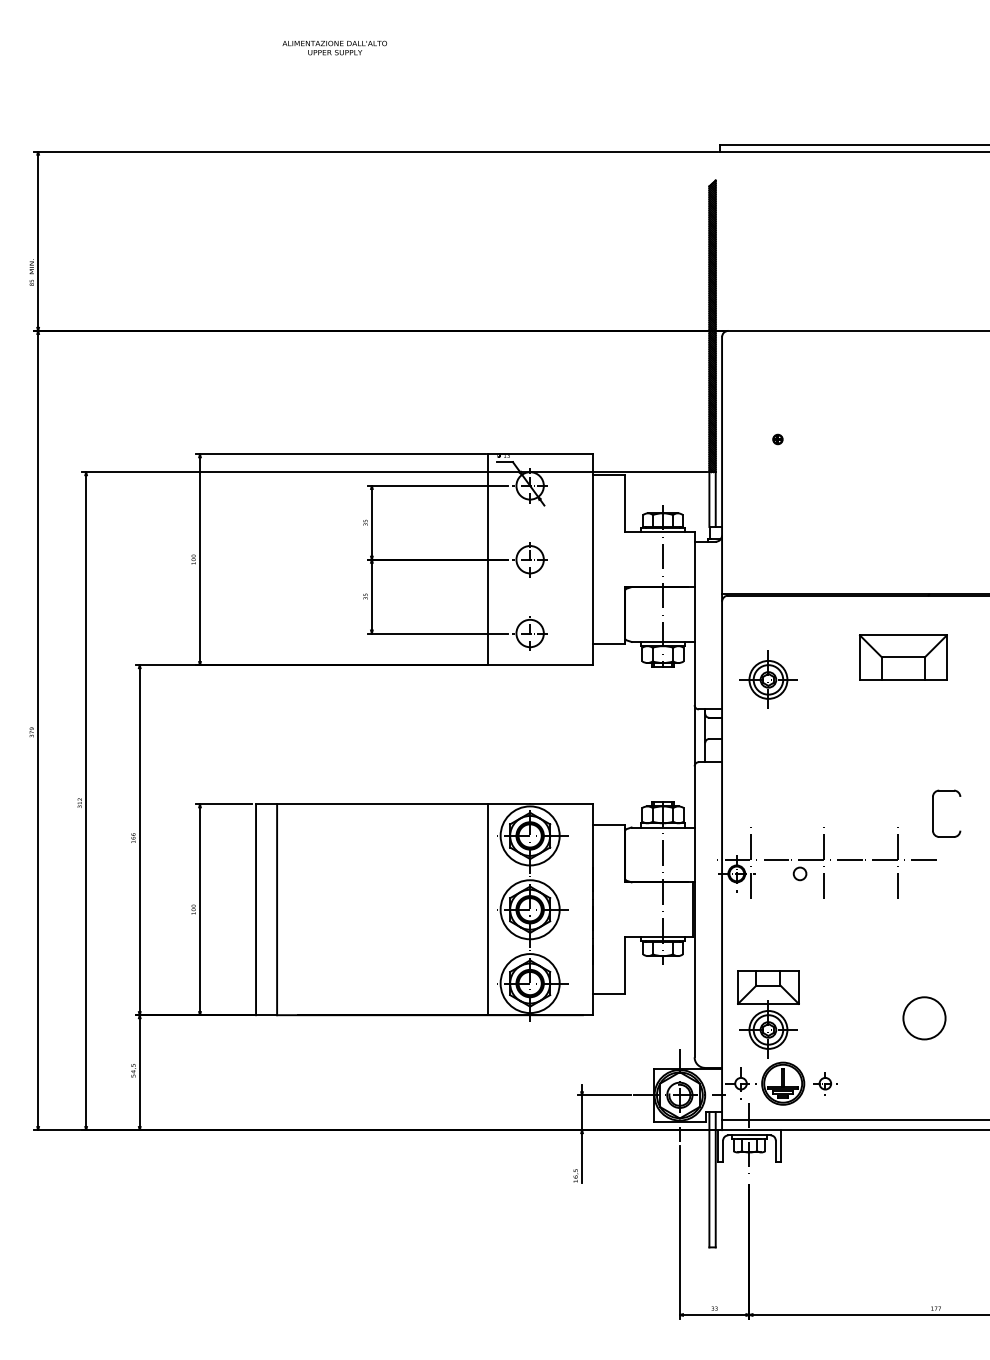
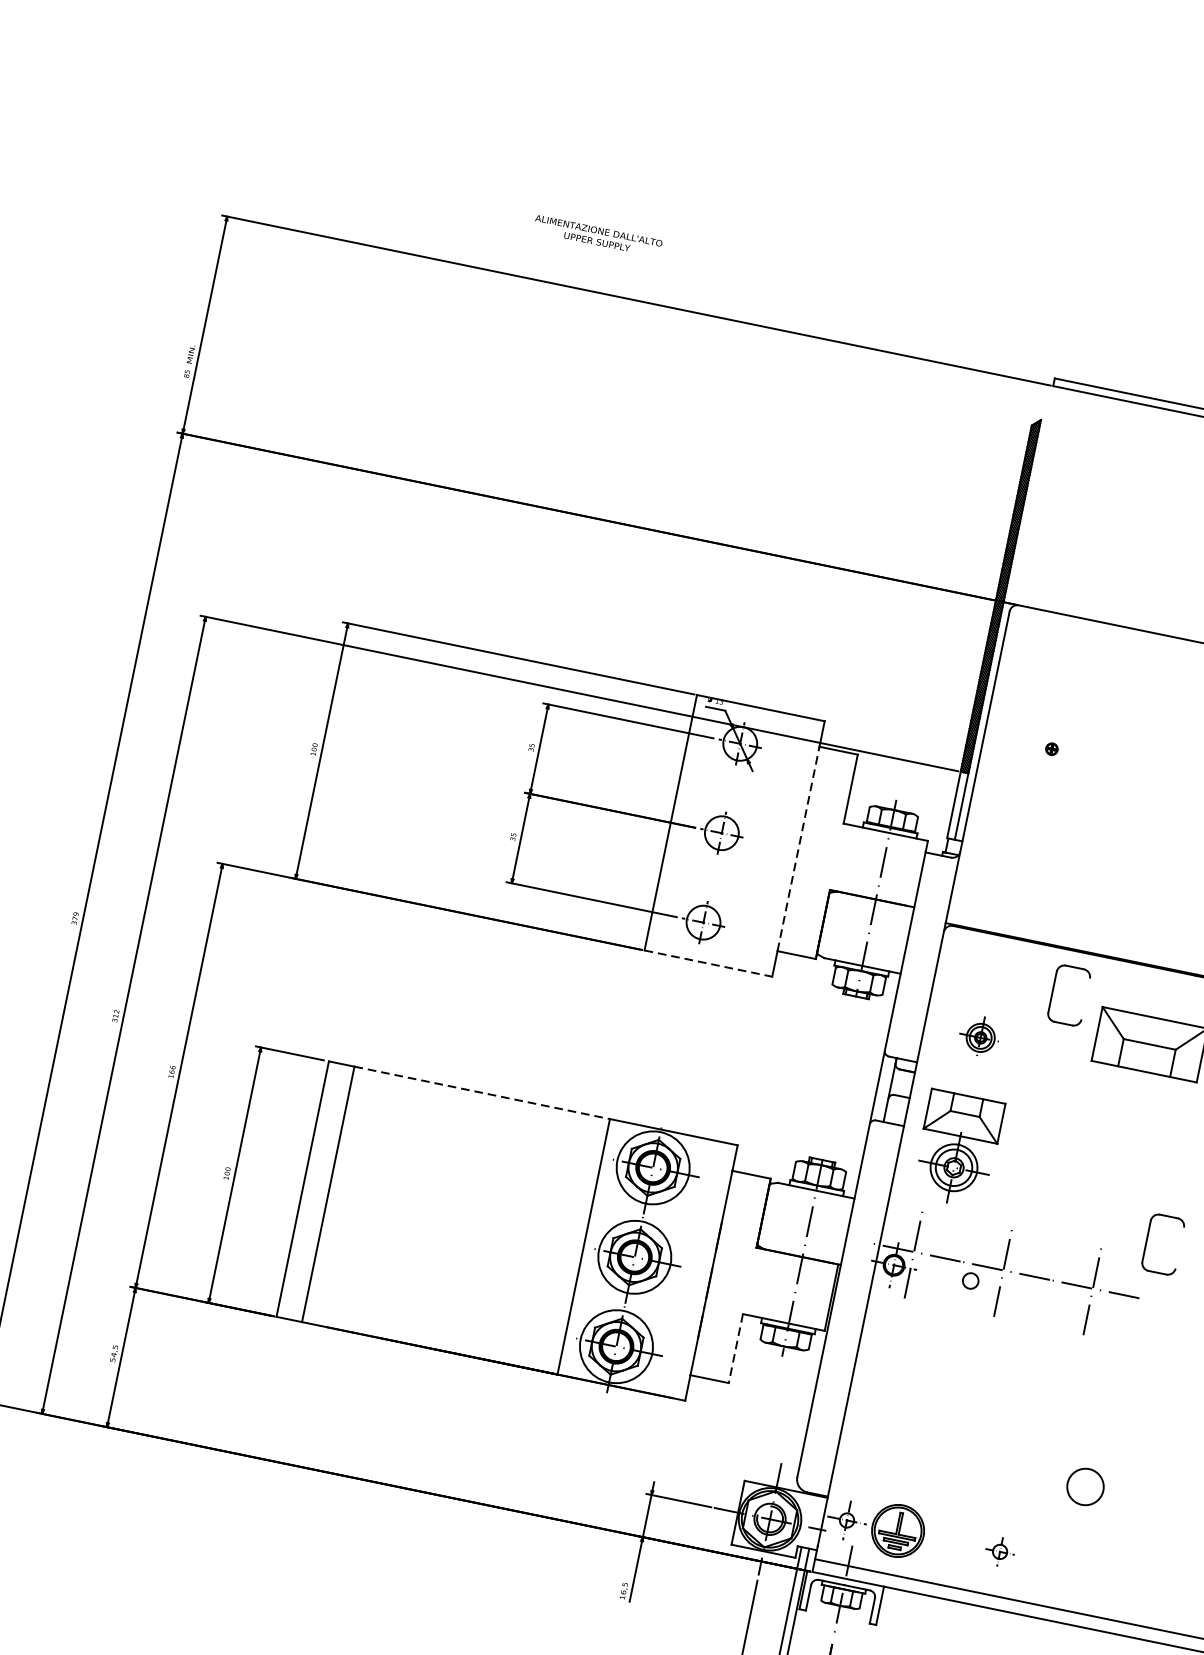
text: (334, 47) -> (597, 235), moved
line: (593, 559) -> (798, 848), solid -> dashed
part: (818, 631) -> (1053, 991), added
line: (540, 665) -> (708, 963), solid -> dashed
part: (768, 679) -> (980, 1037), size x0.6
line: (383, 804) -> (483, 1093), solid -> dashed
line: (625, 966) -> (736, 1349), solid -> dashed
part: (768, 1014) -> (957, 1149), moved
circle: (924, 1018) -> (1085, 1487), size x0.7
part: (825, 1083) -> (1000, 1551), moved

